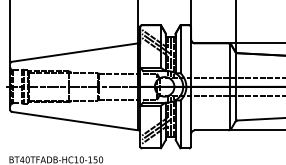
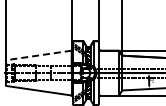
line: (75, 52) -> (39, 55), solid -> dashed

